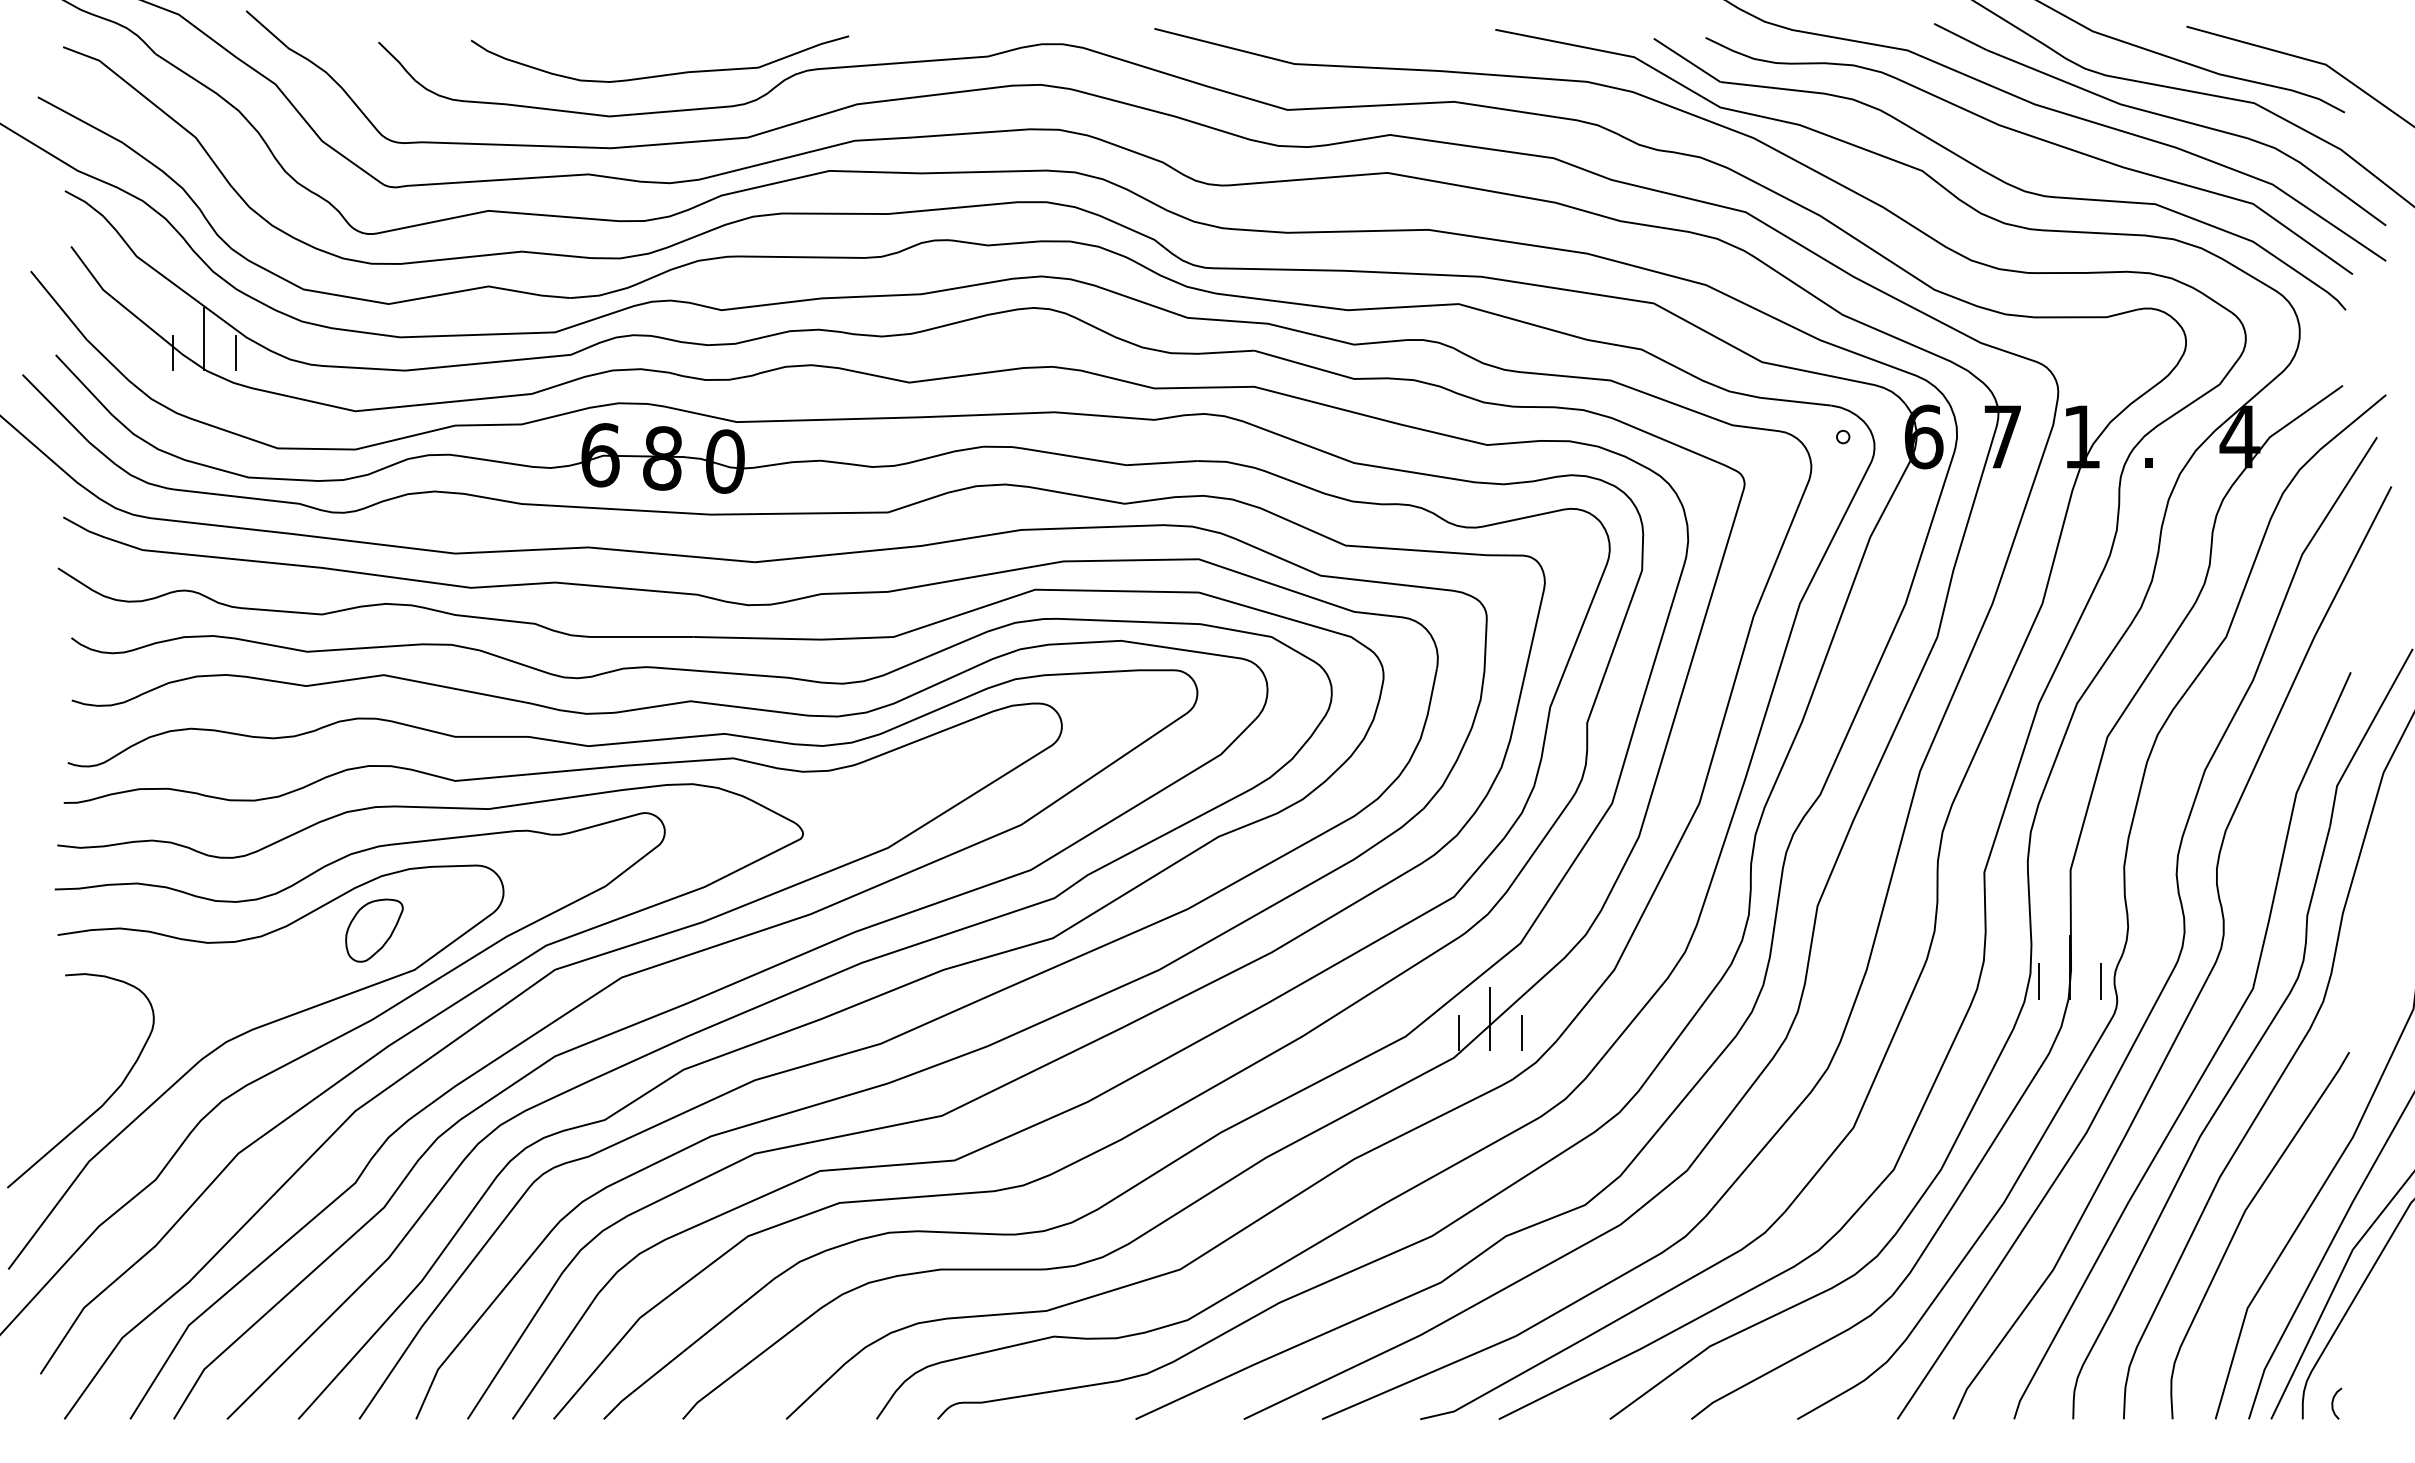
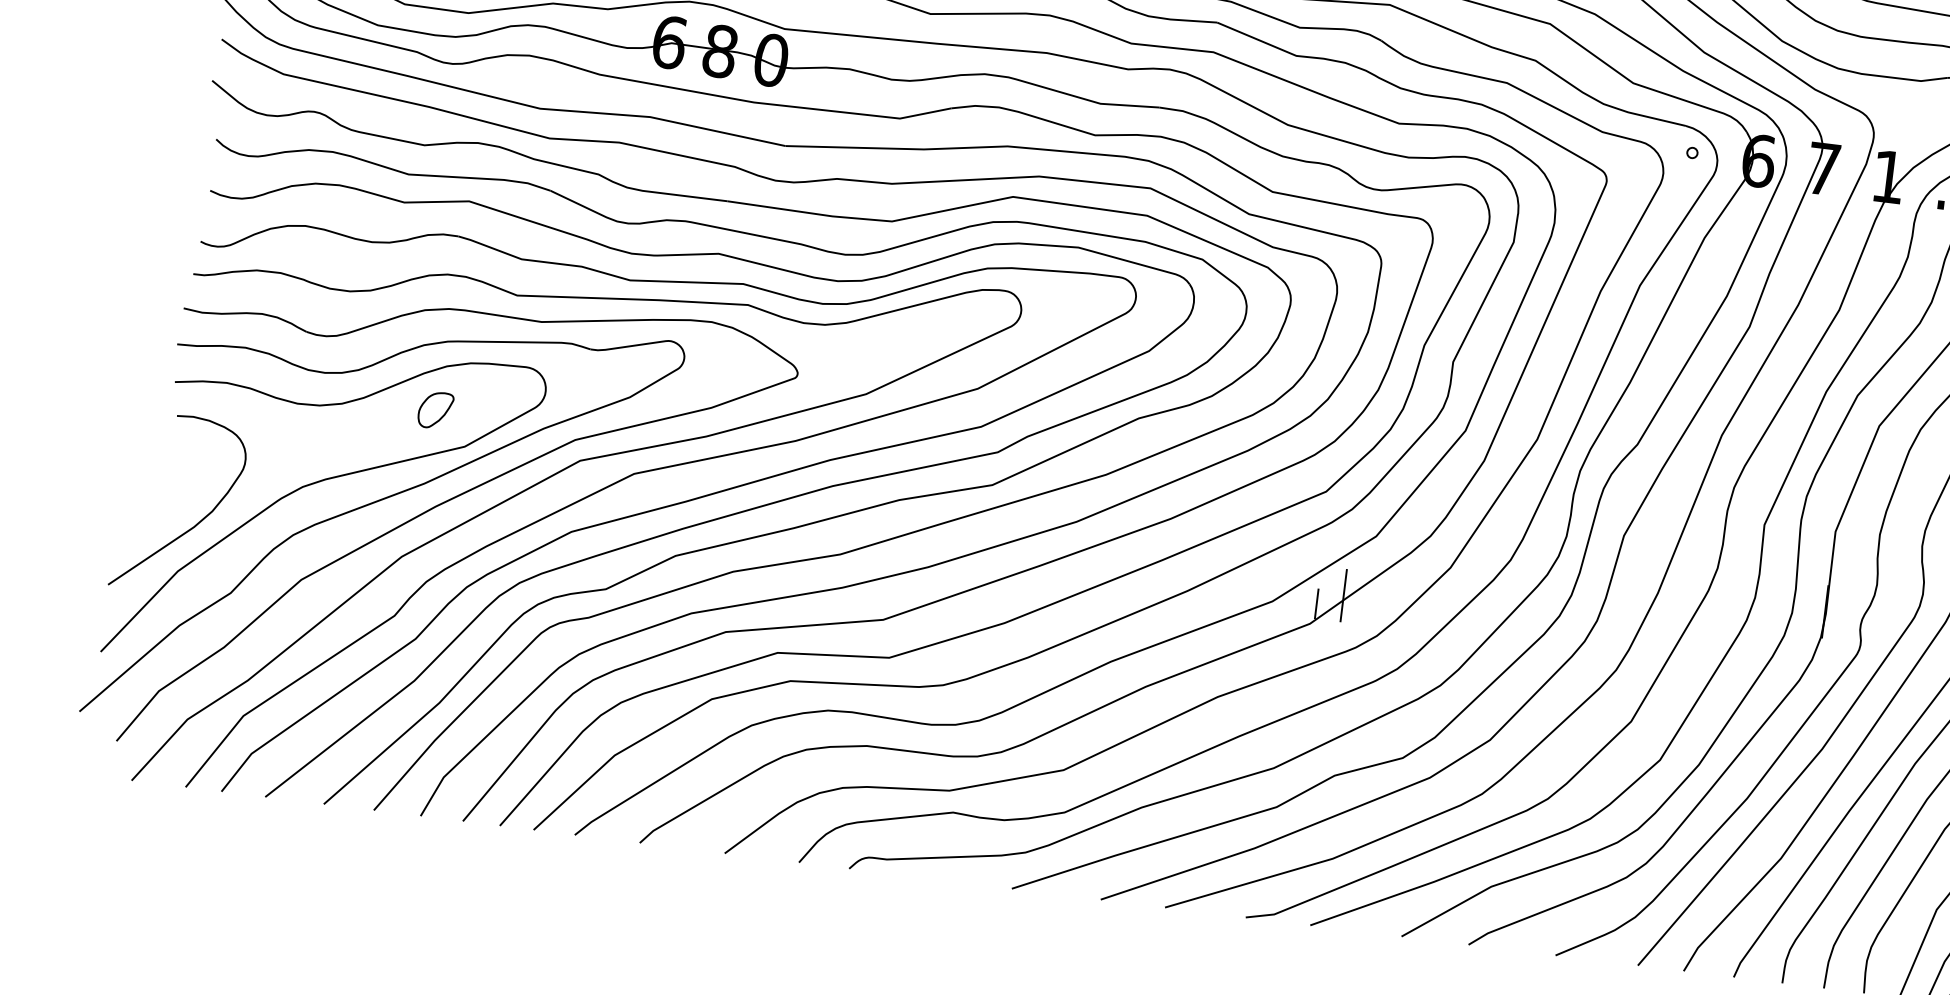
part: (374, 930) -> (435, 410), size x0.7
line: (2038, 981) -> (1797, 620), removed
line: (2101, 981) -> (1849, 626), removed
line: (1521, 1032) -> (1367, 609), removed

